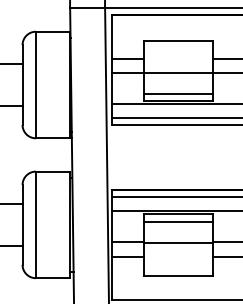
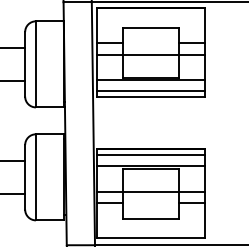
line: (177, 93) -> (150, 71), removed
line: (177, 222) -> (150, 175), removed

